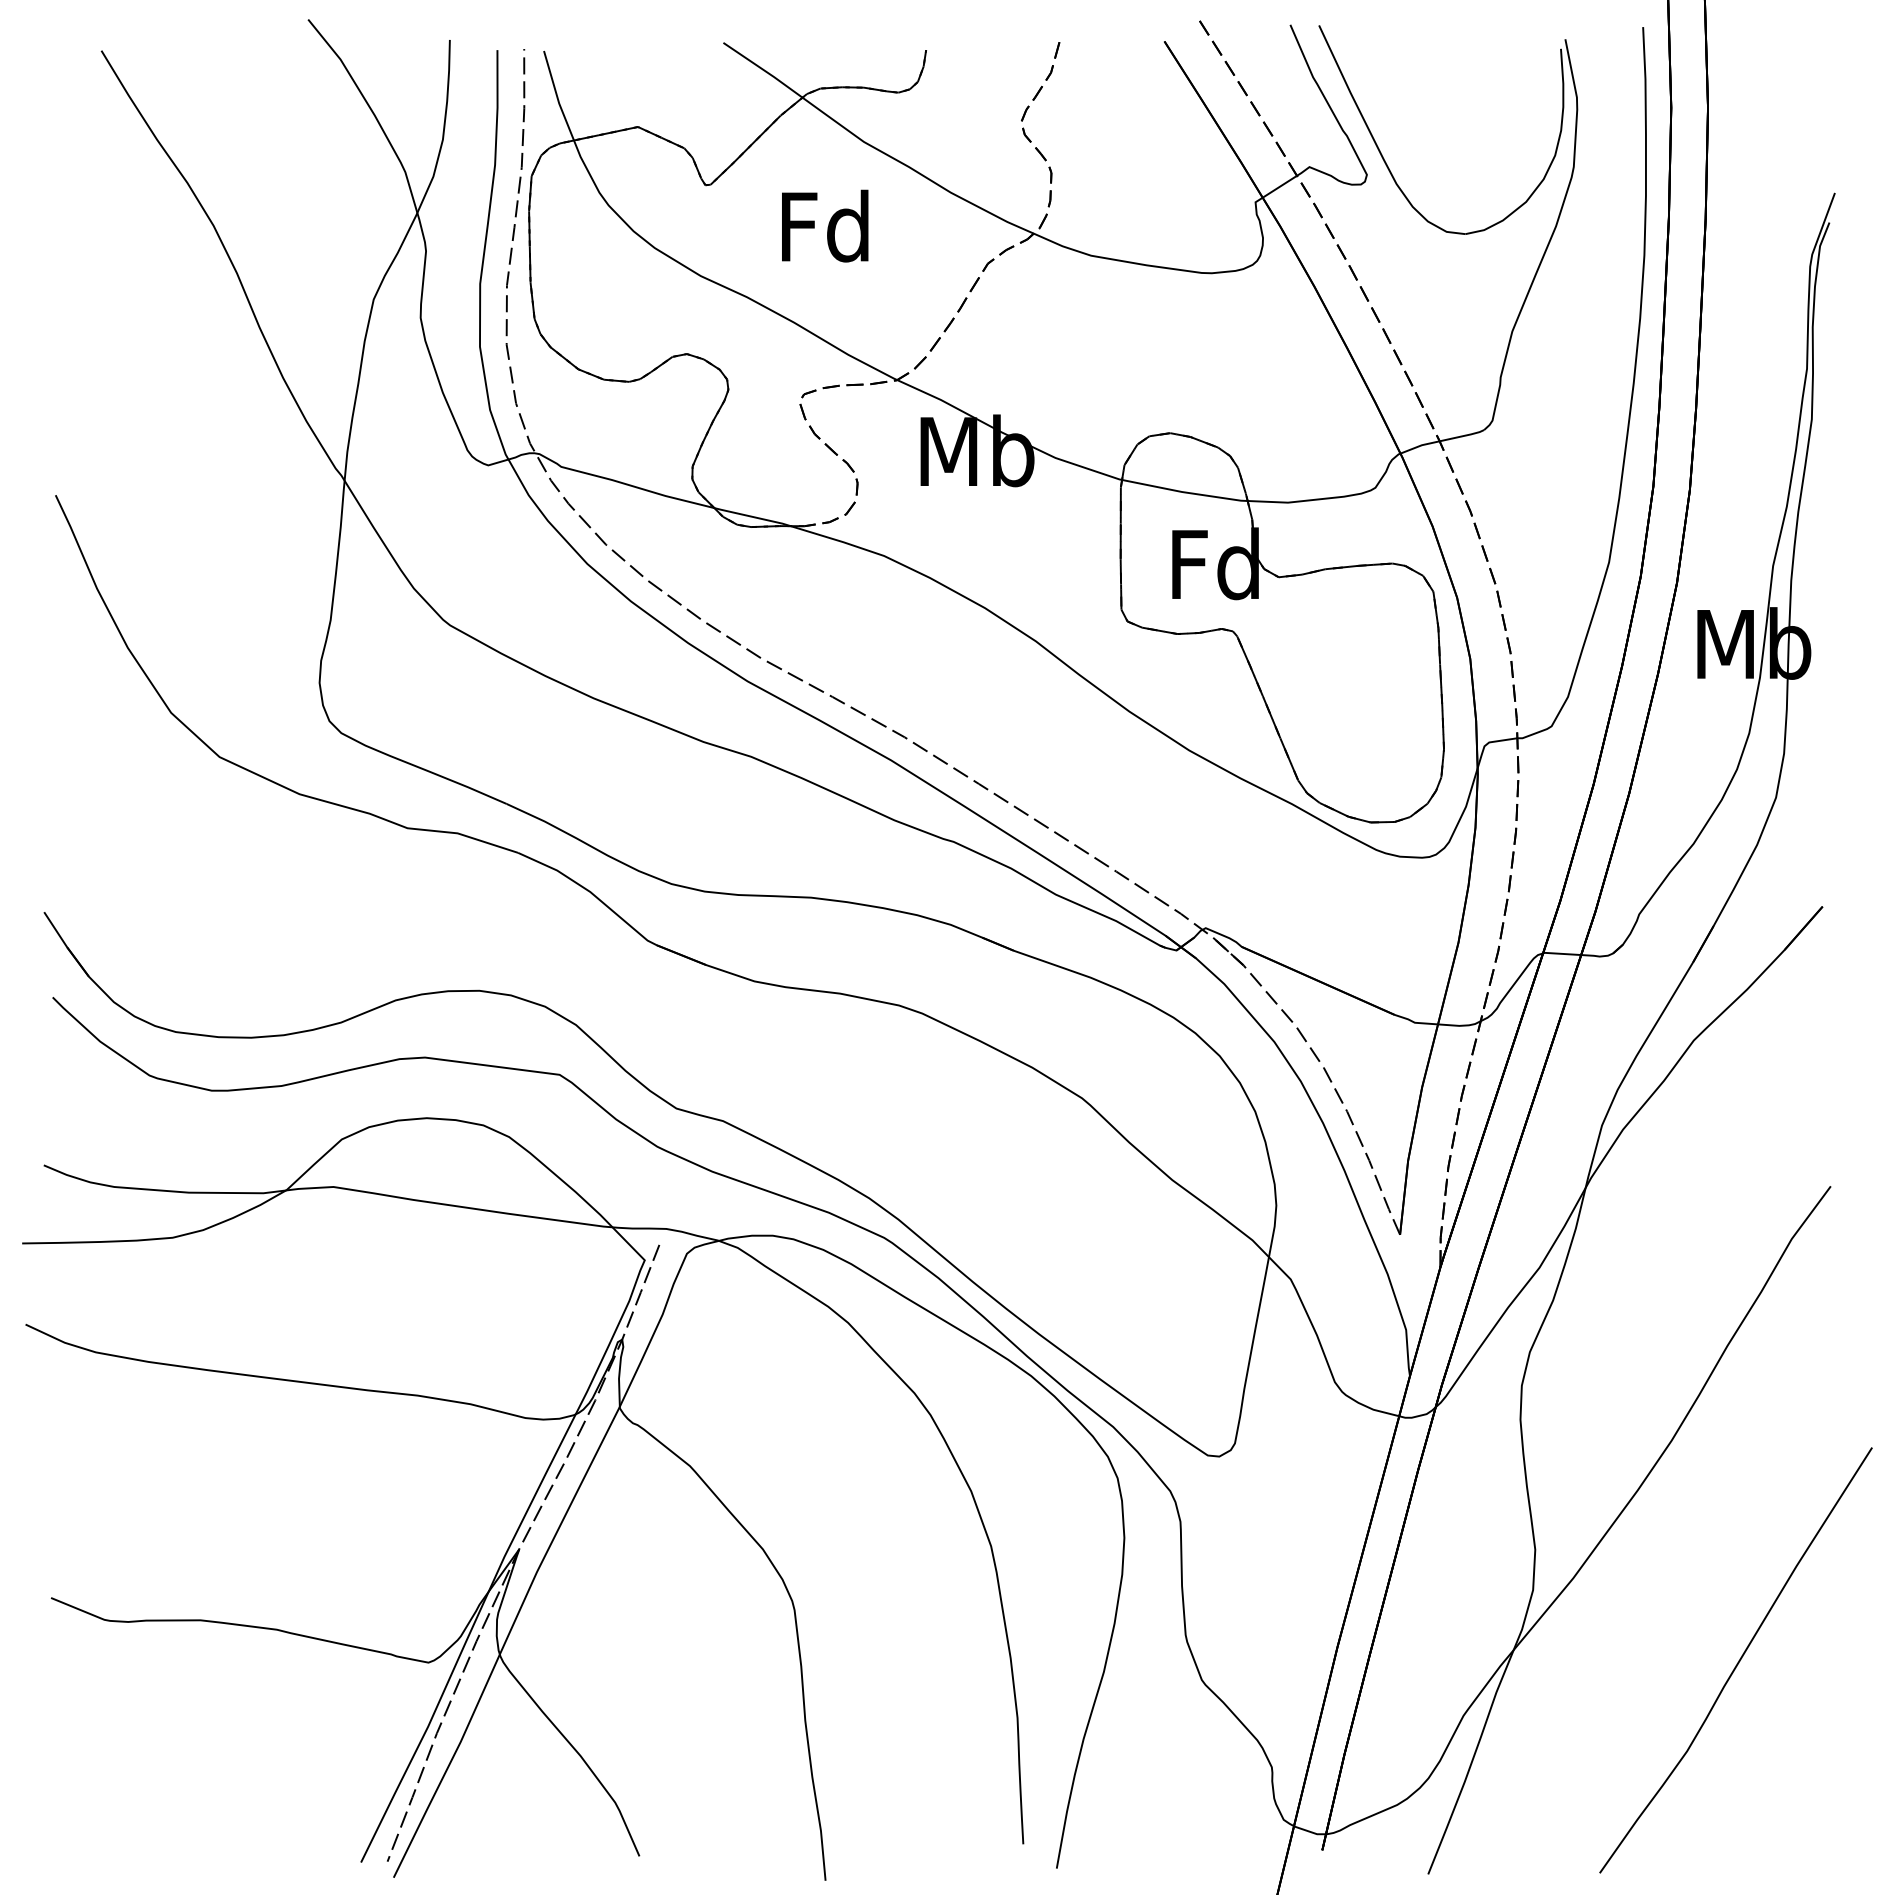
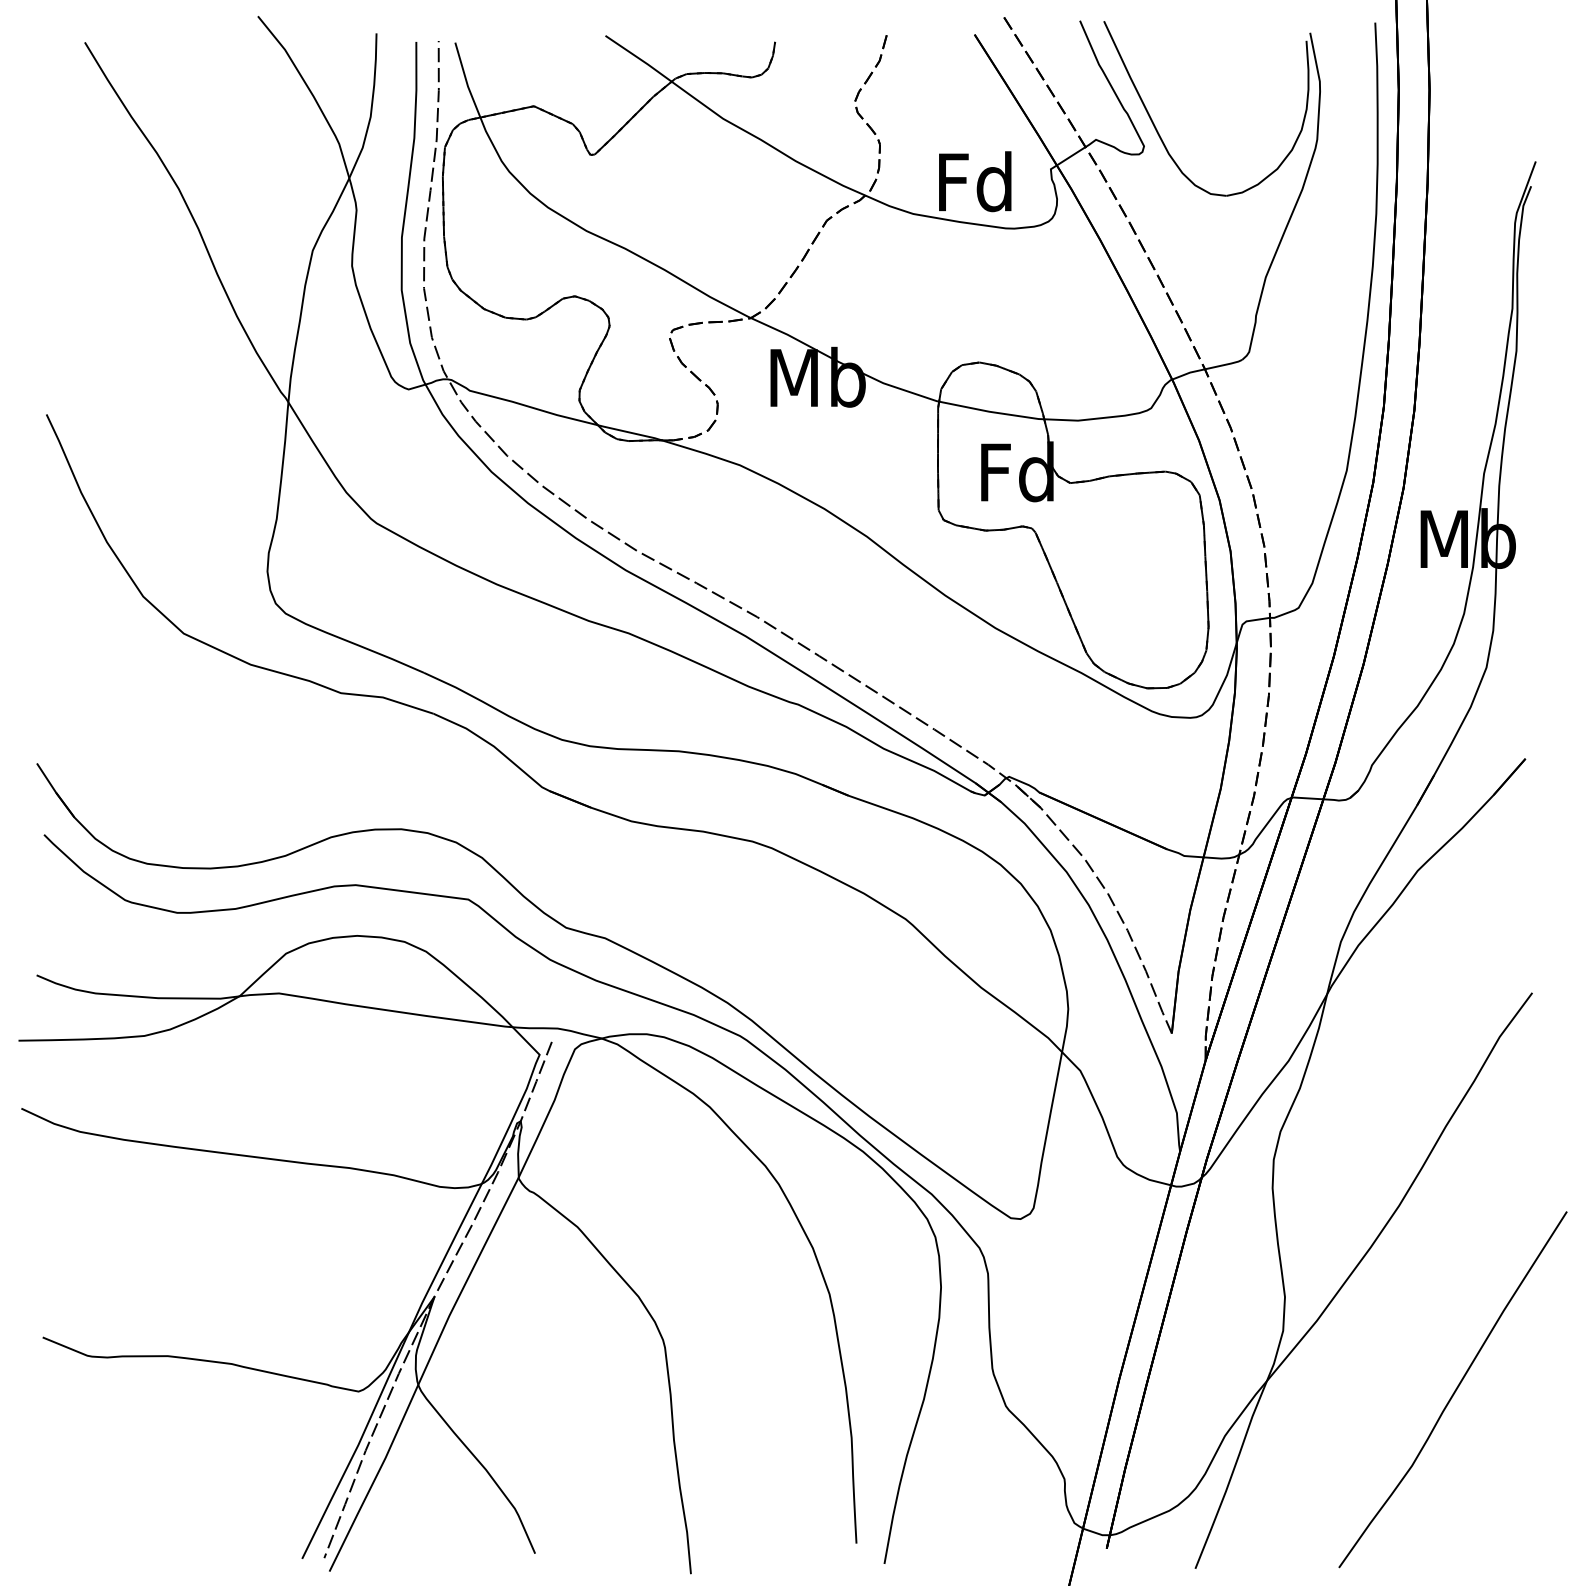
text: (825, 225) -> (975, 181), moved

